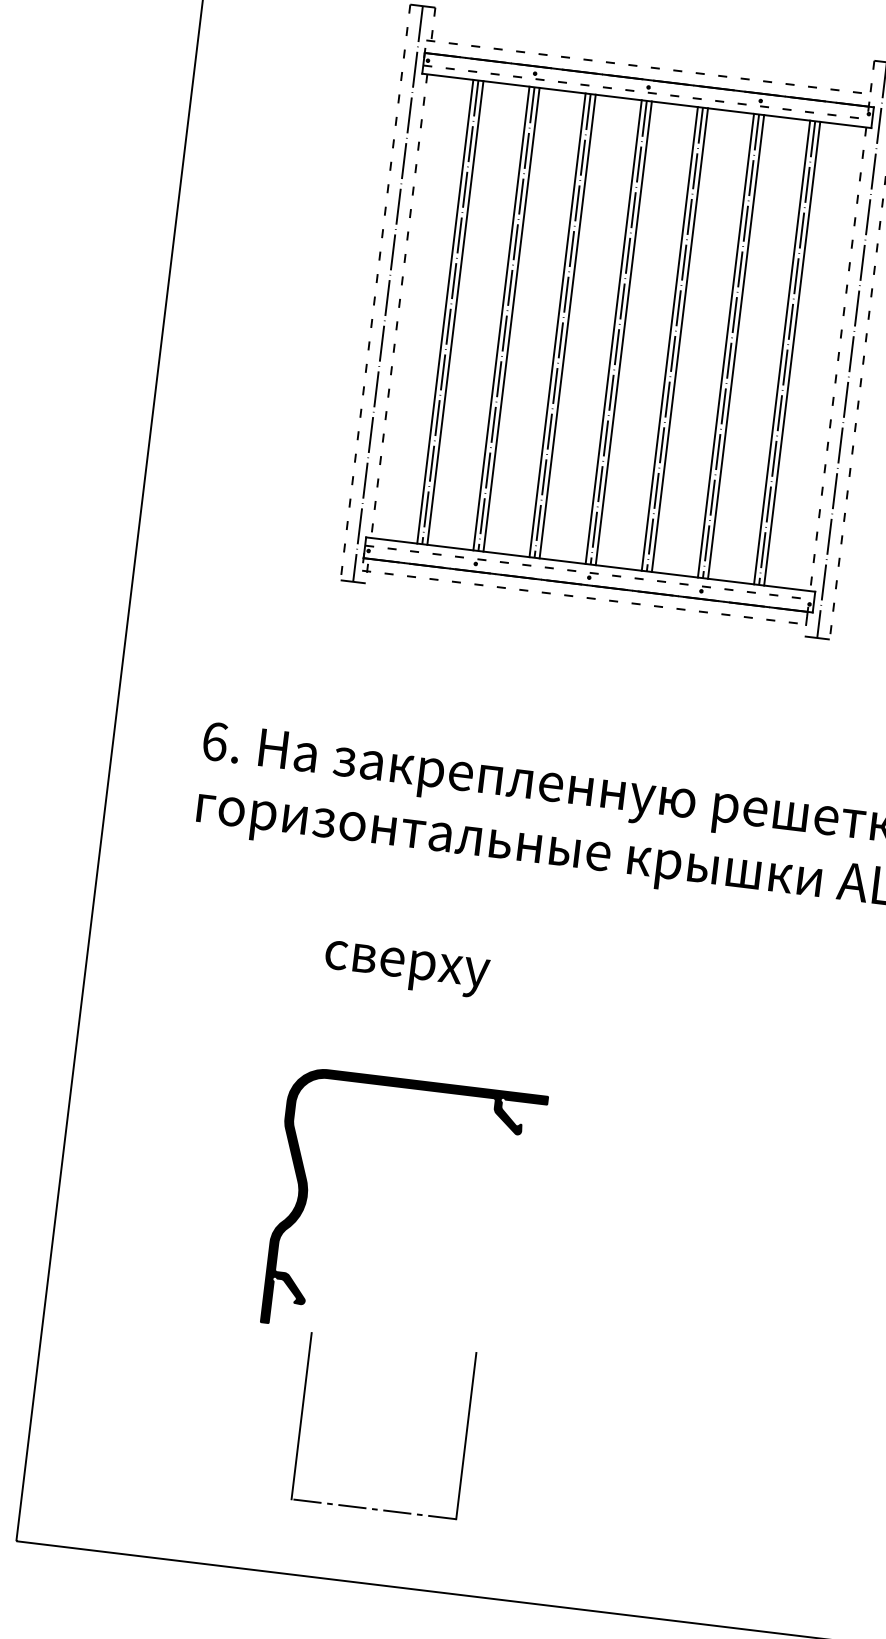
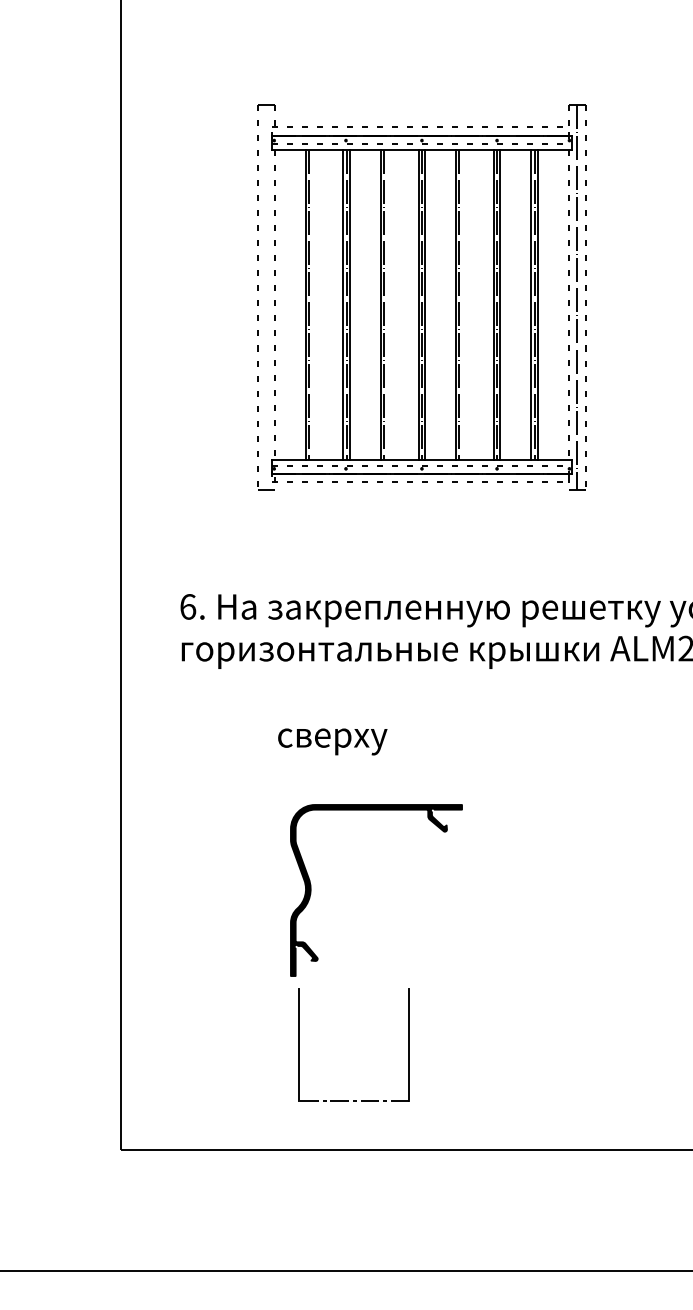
line: (388, 293) -> (266, 297), removed
line: (455, 312) -> (312, 304), removed
line: (567, 326) -> (387, 304), removed
line: (679, 339) -> (462, 304), removed
part: (307, 1197) -> (311, 890), moved

